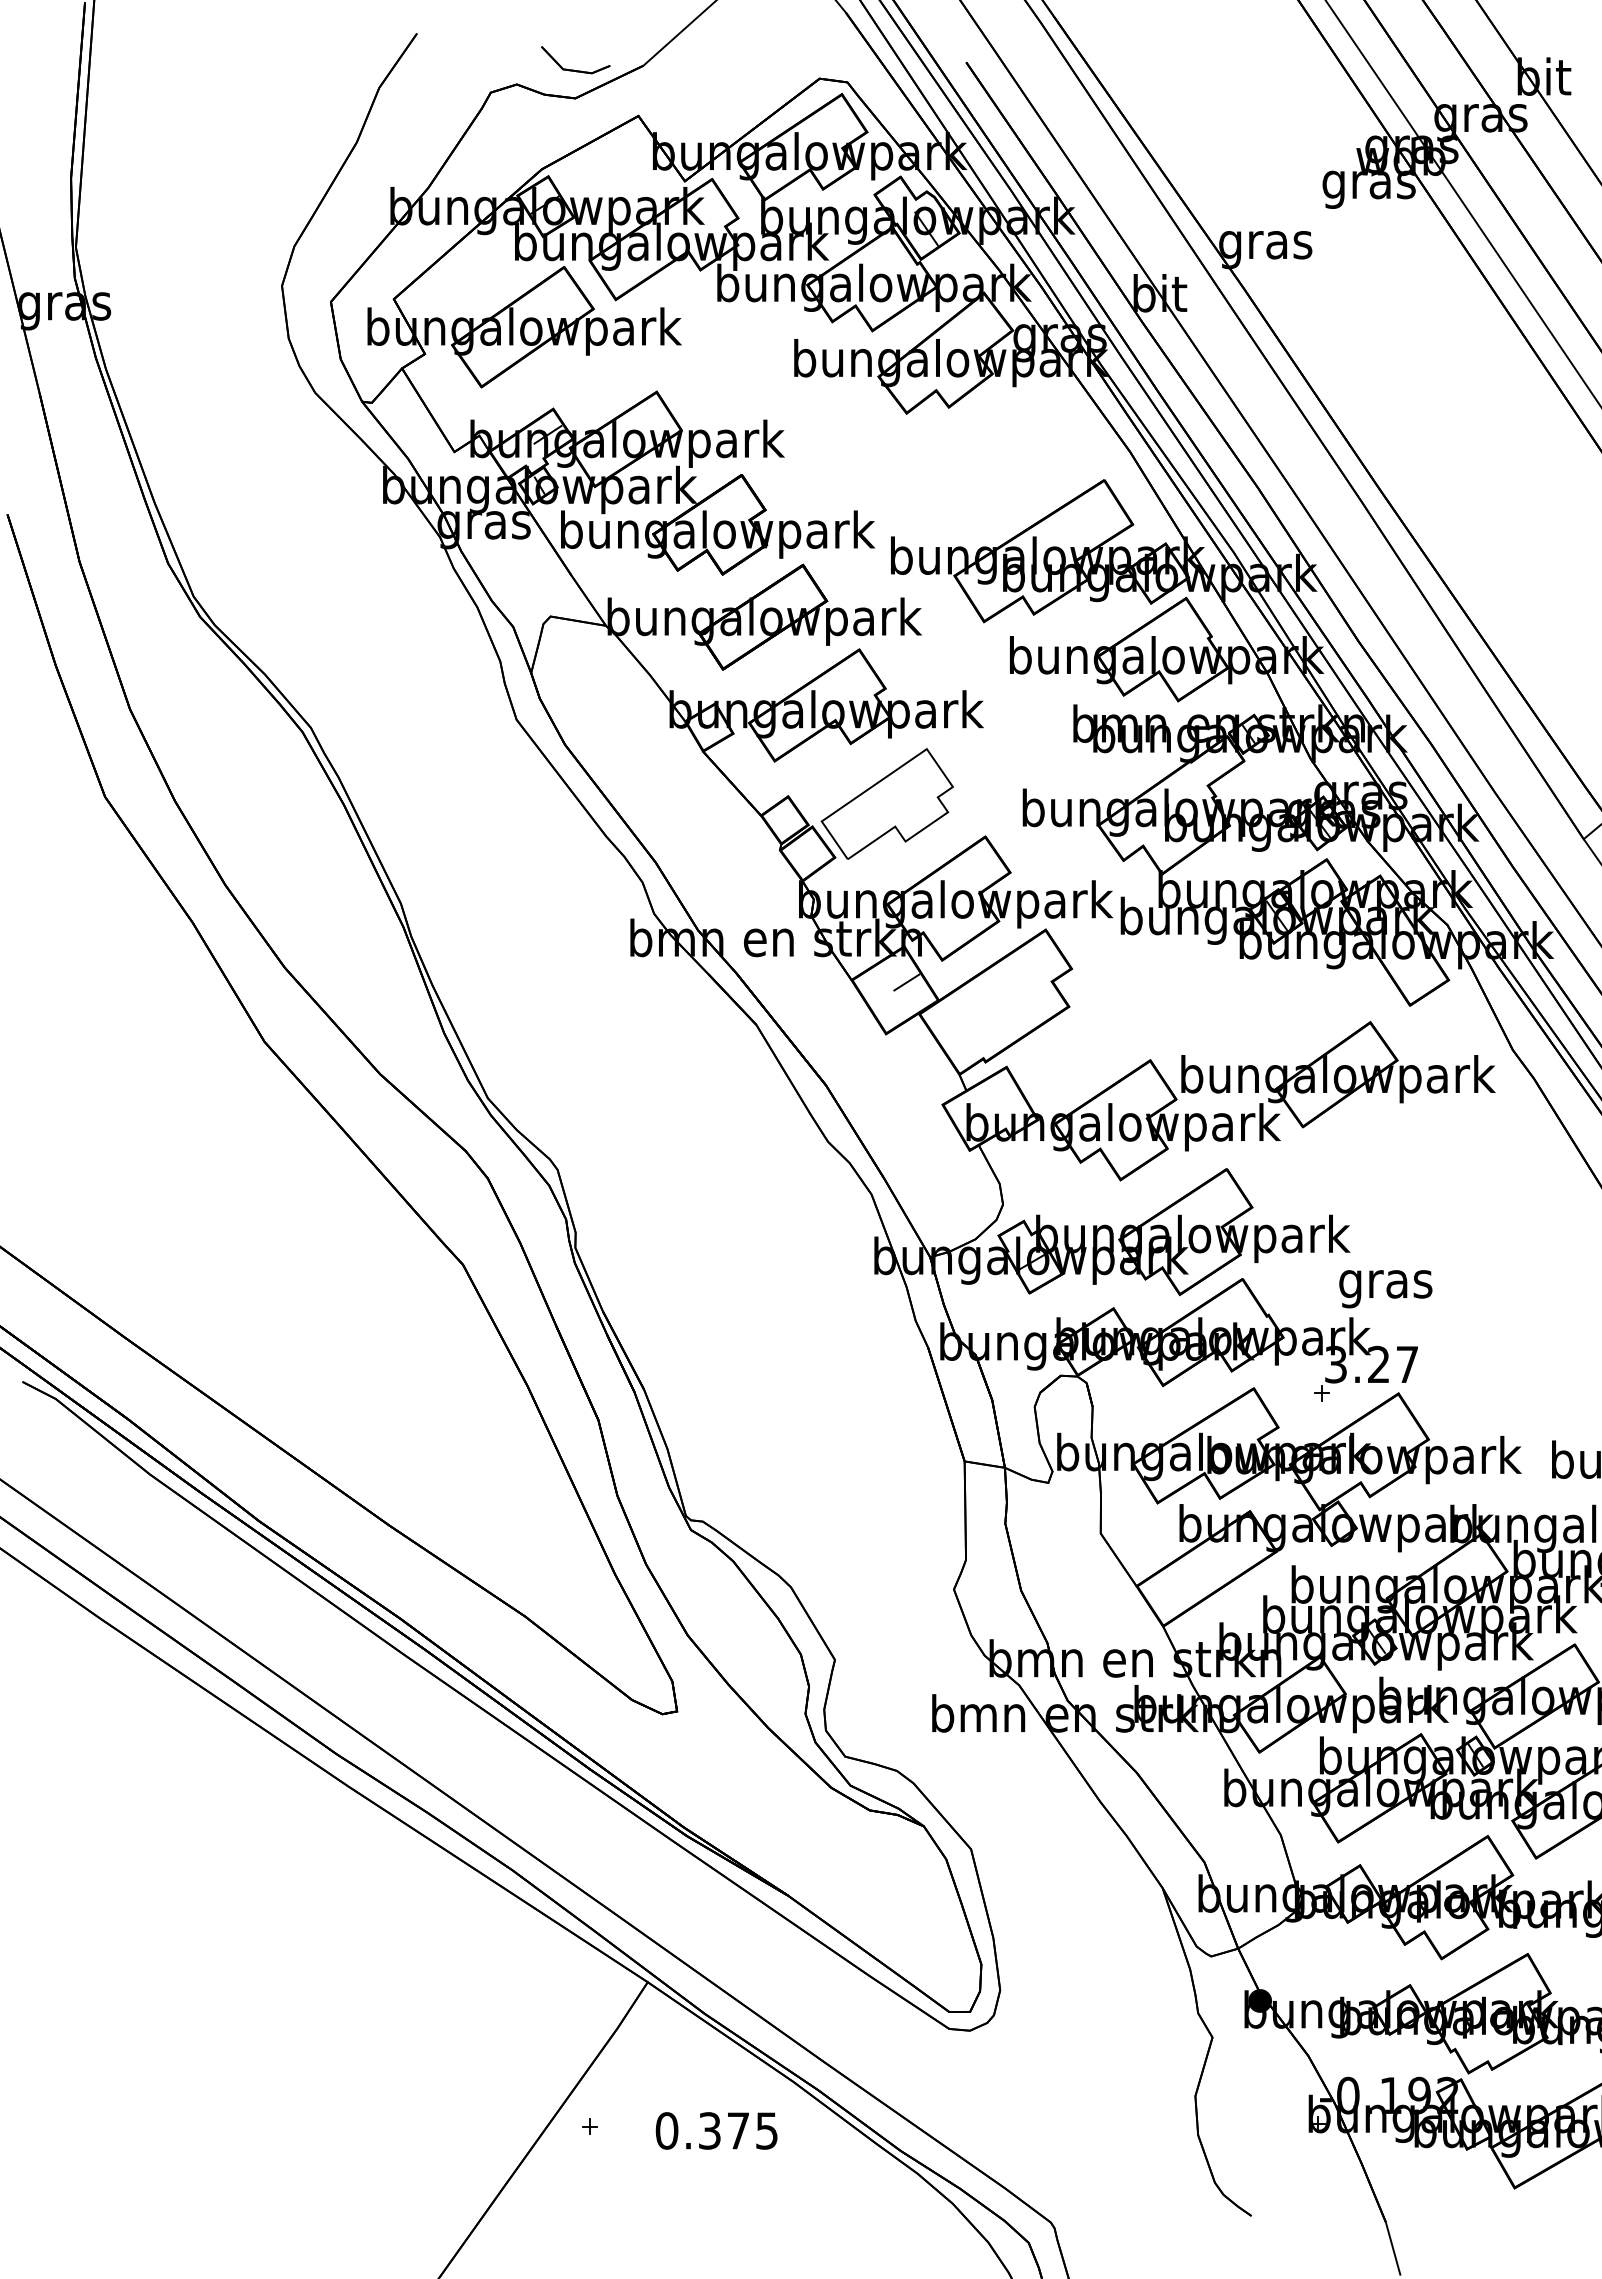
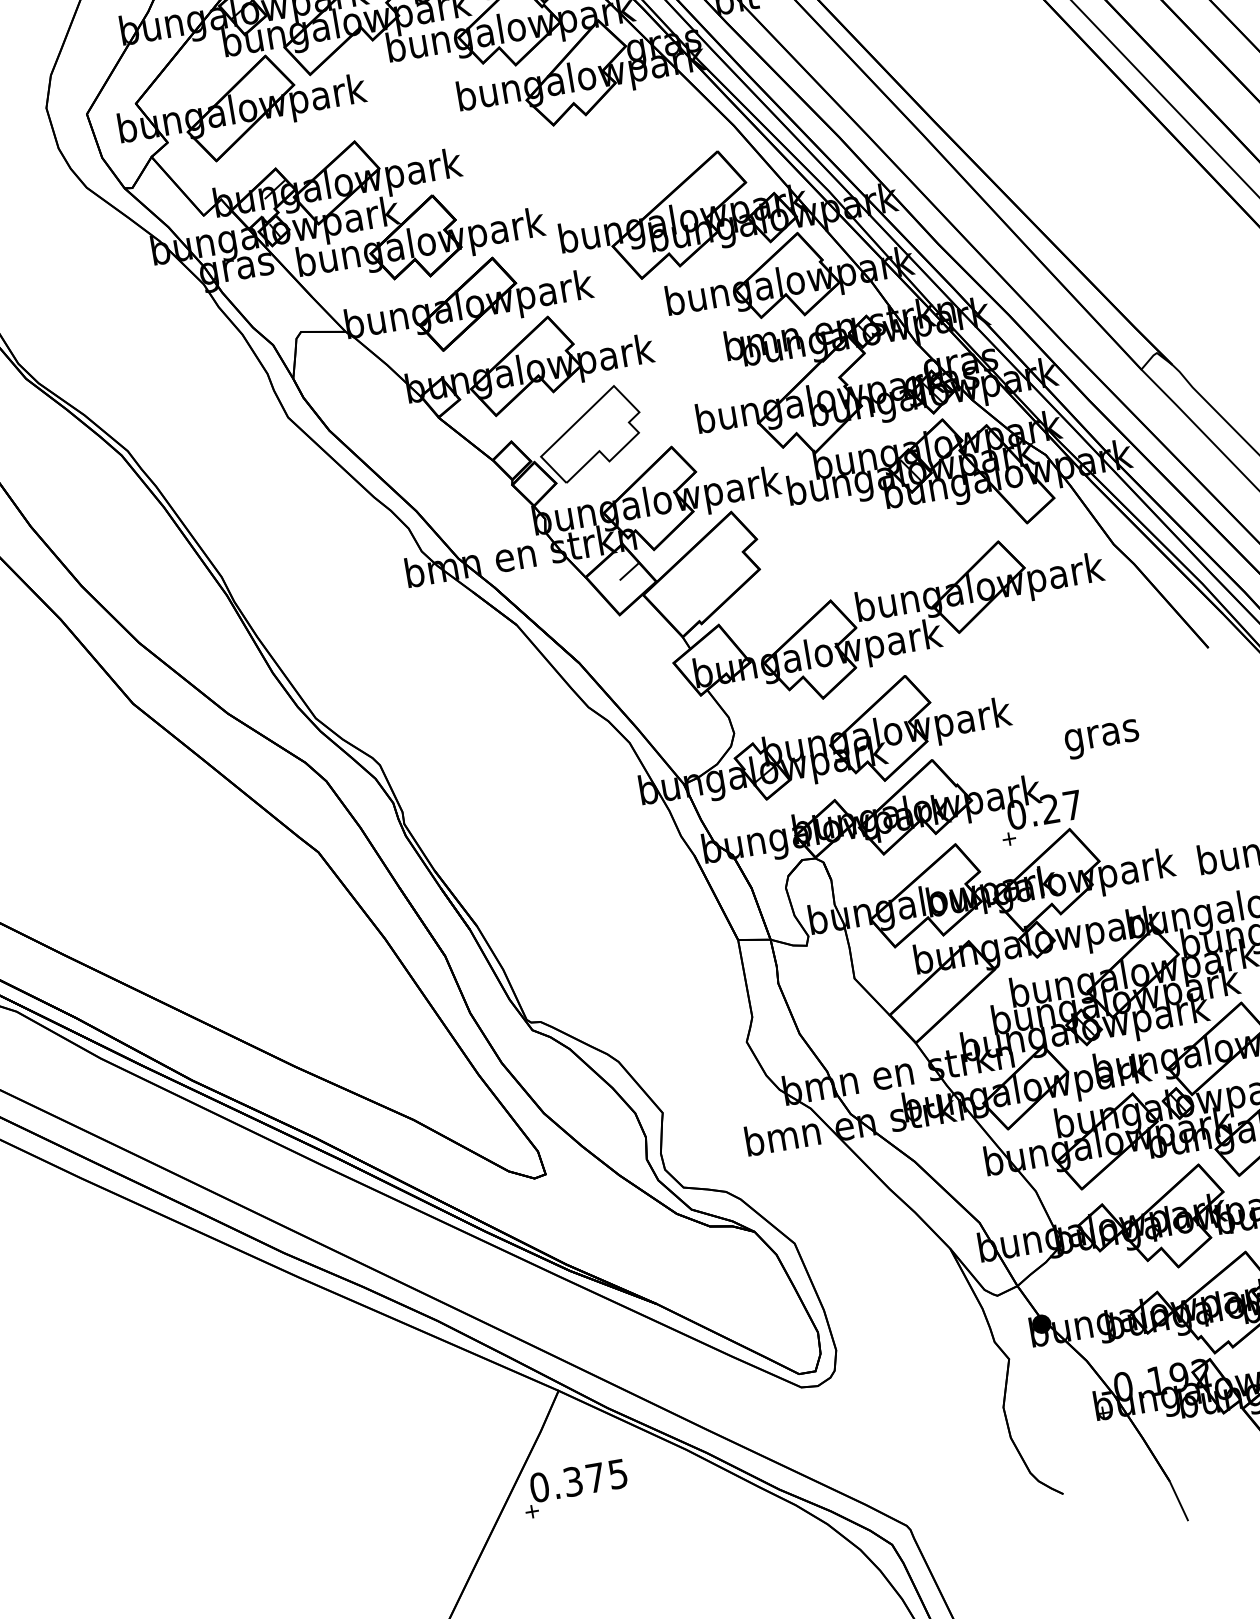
text: (1385, 1289) -> (1102, 739), moved
text: (1335, 1364) -> (1016, 814), 3.27 -> 0.27
text: (716, 2130) -> (578, 1480), moved

